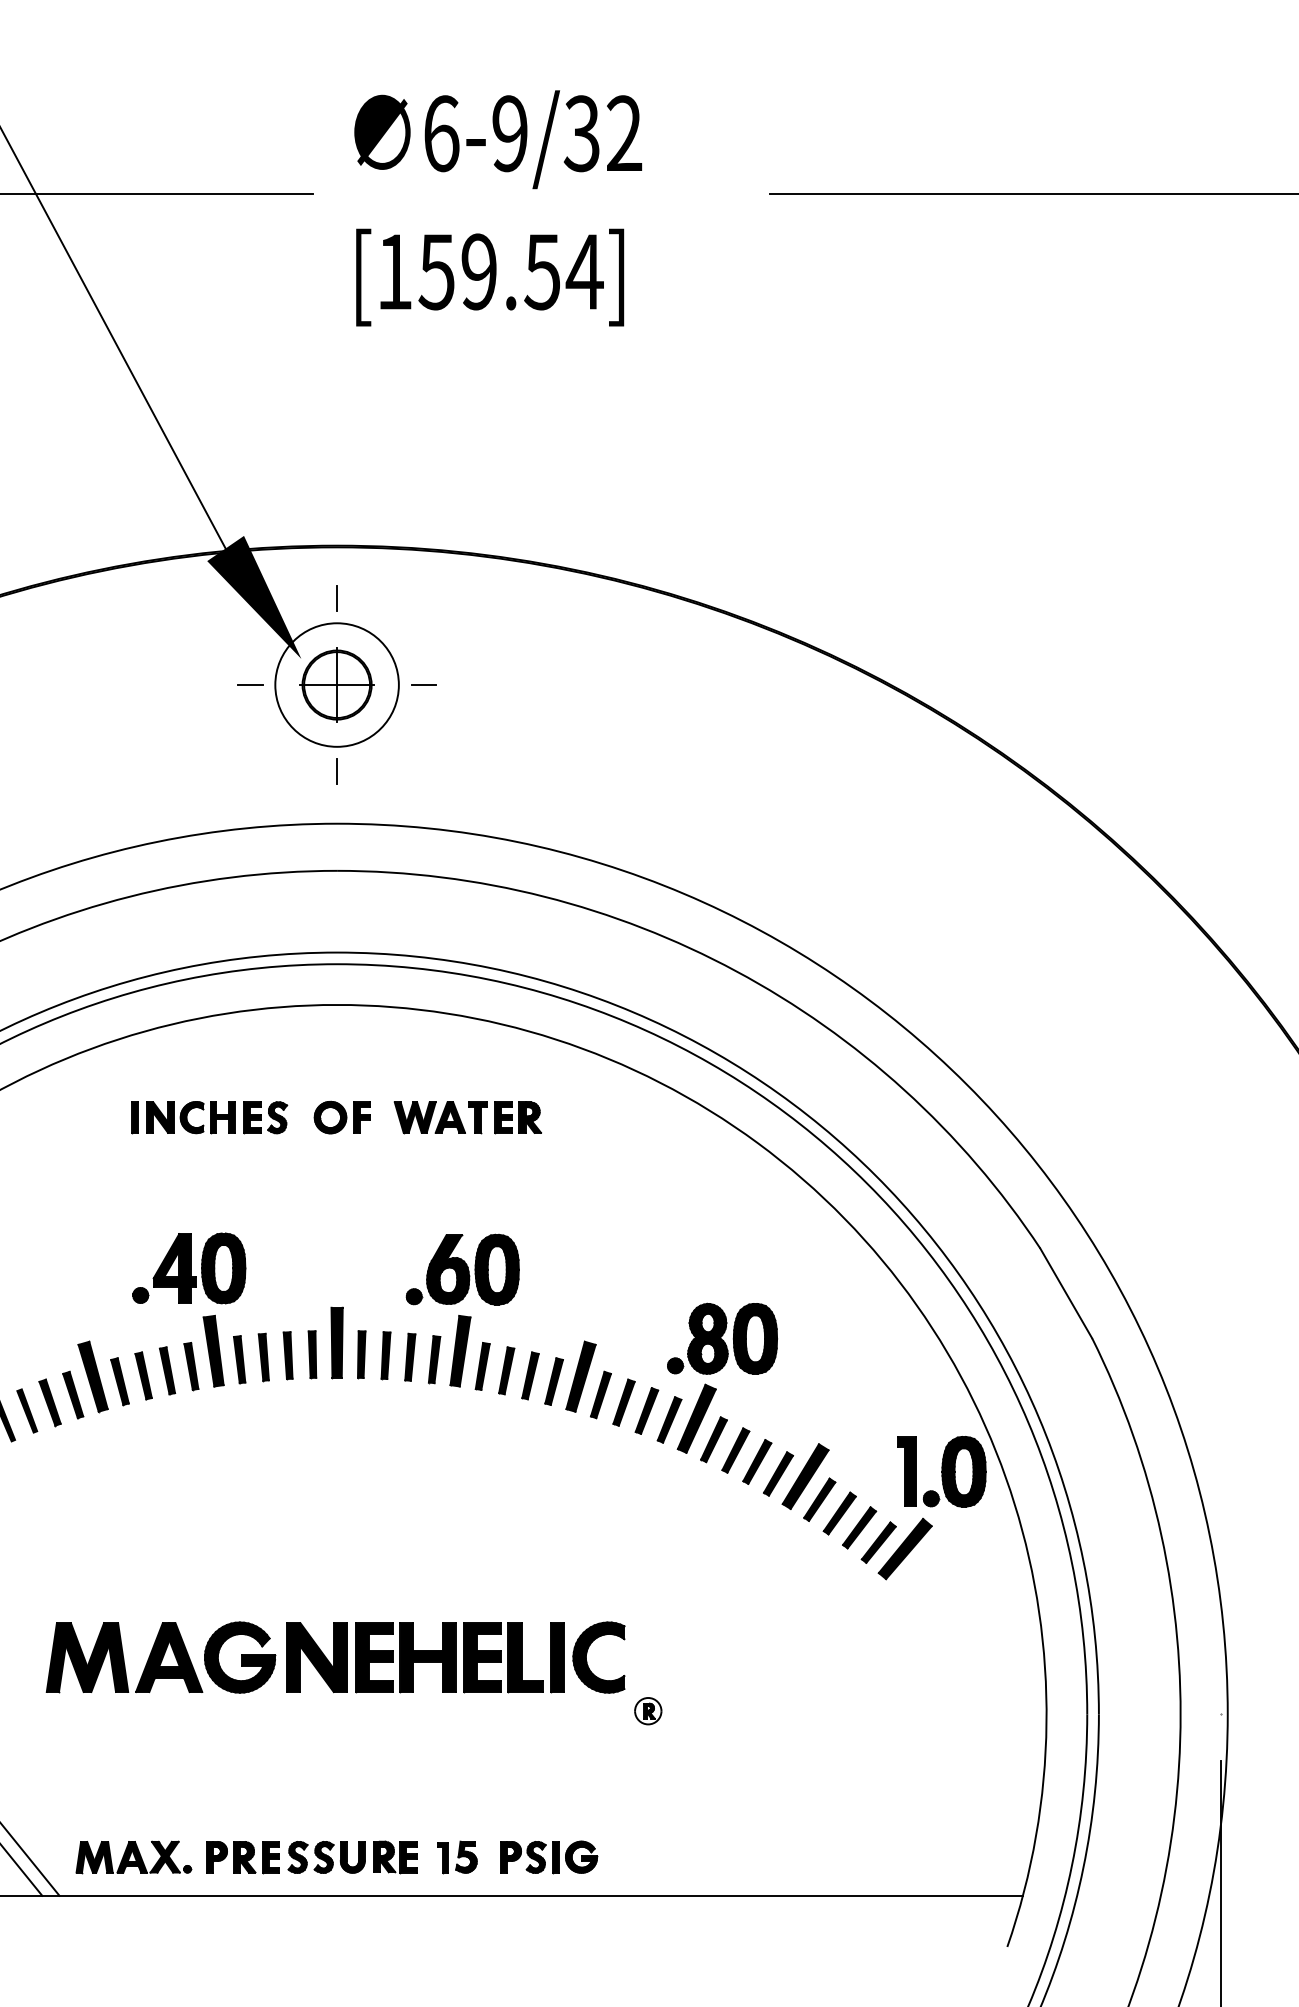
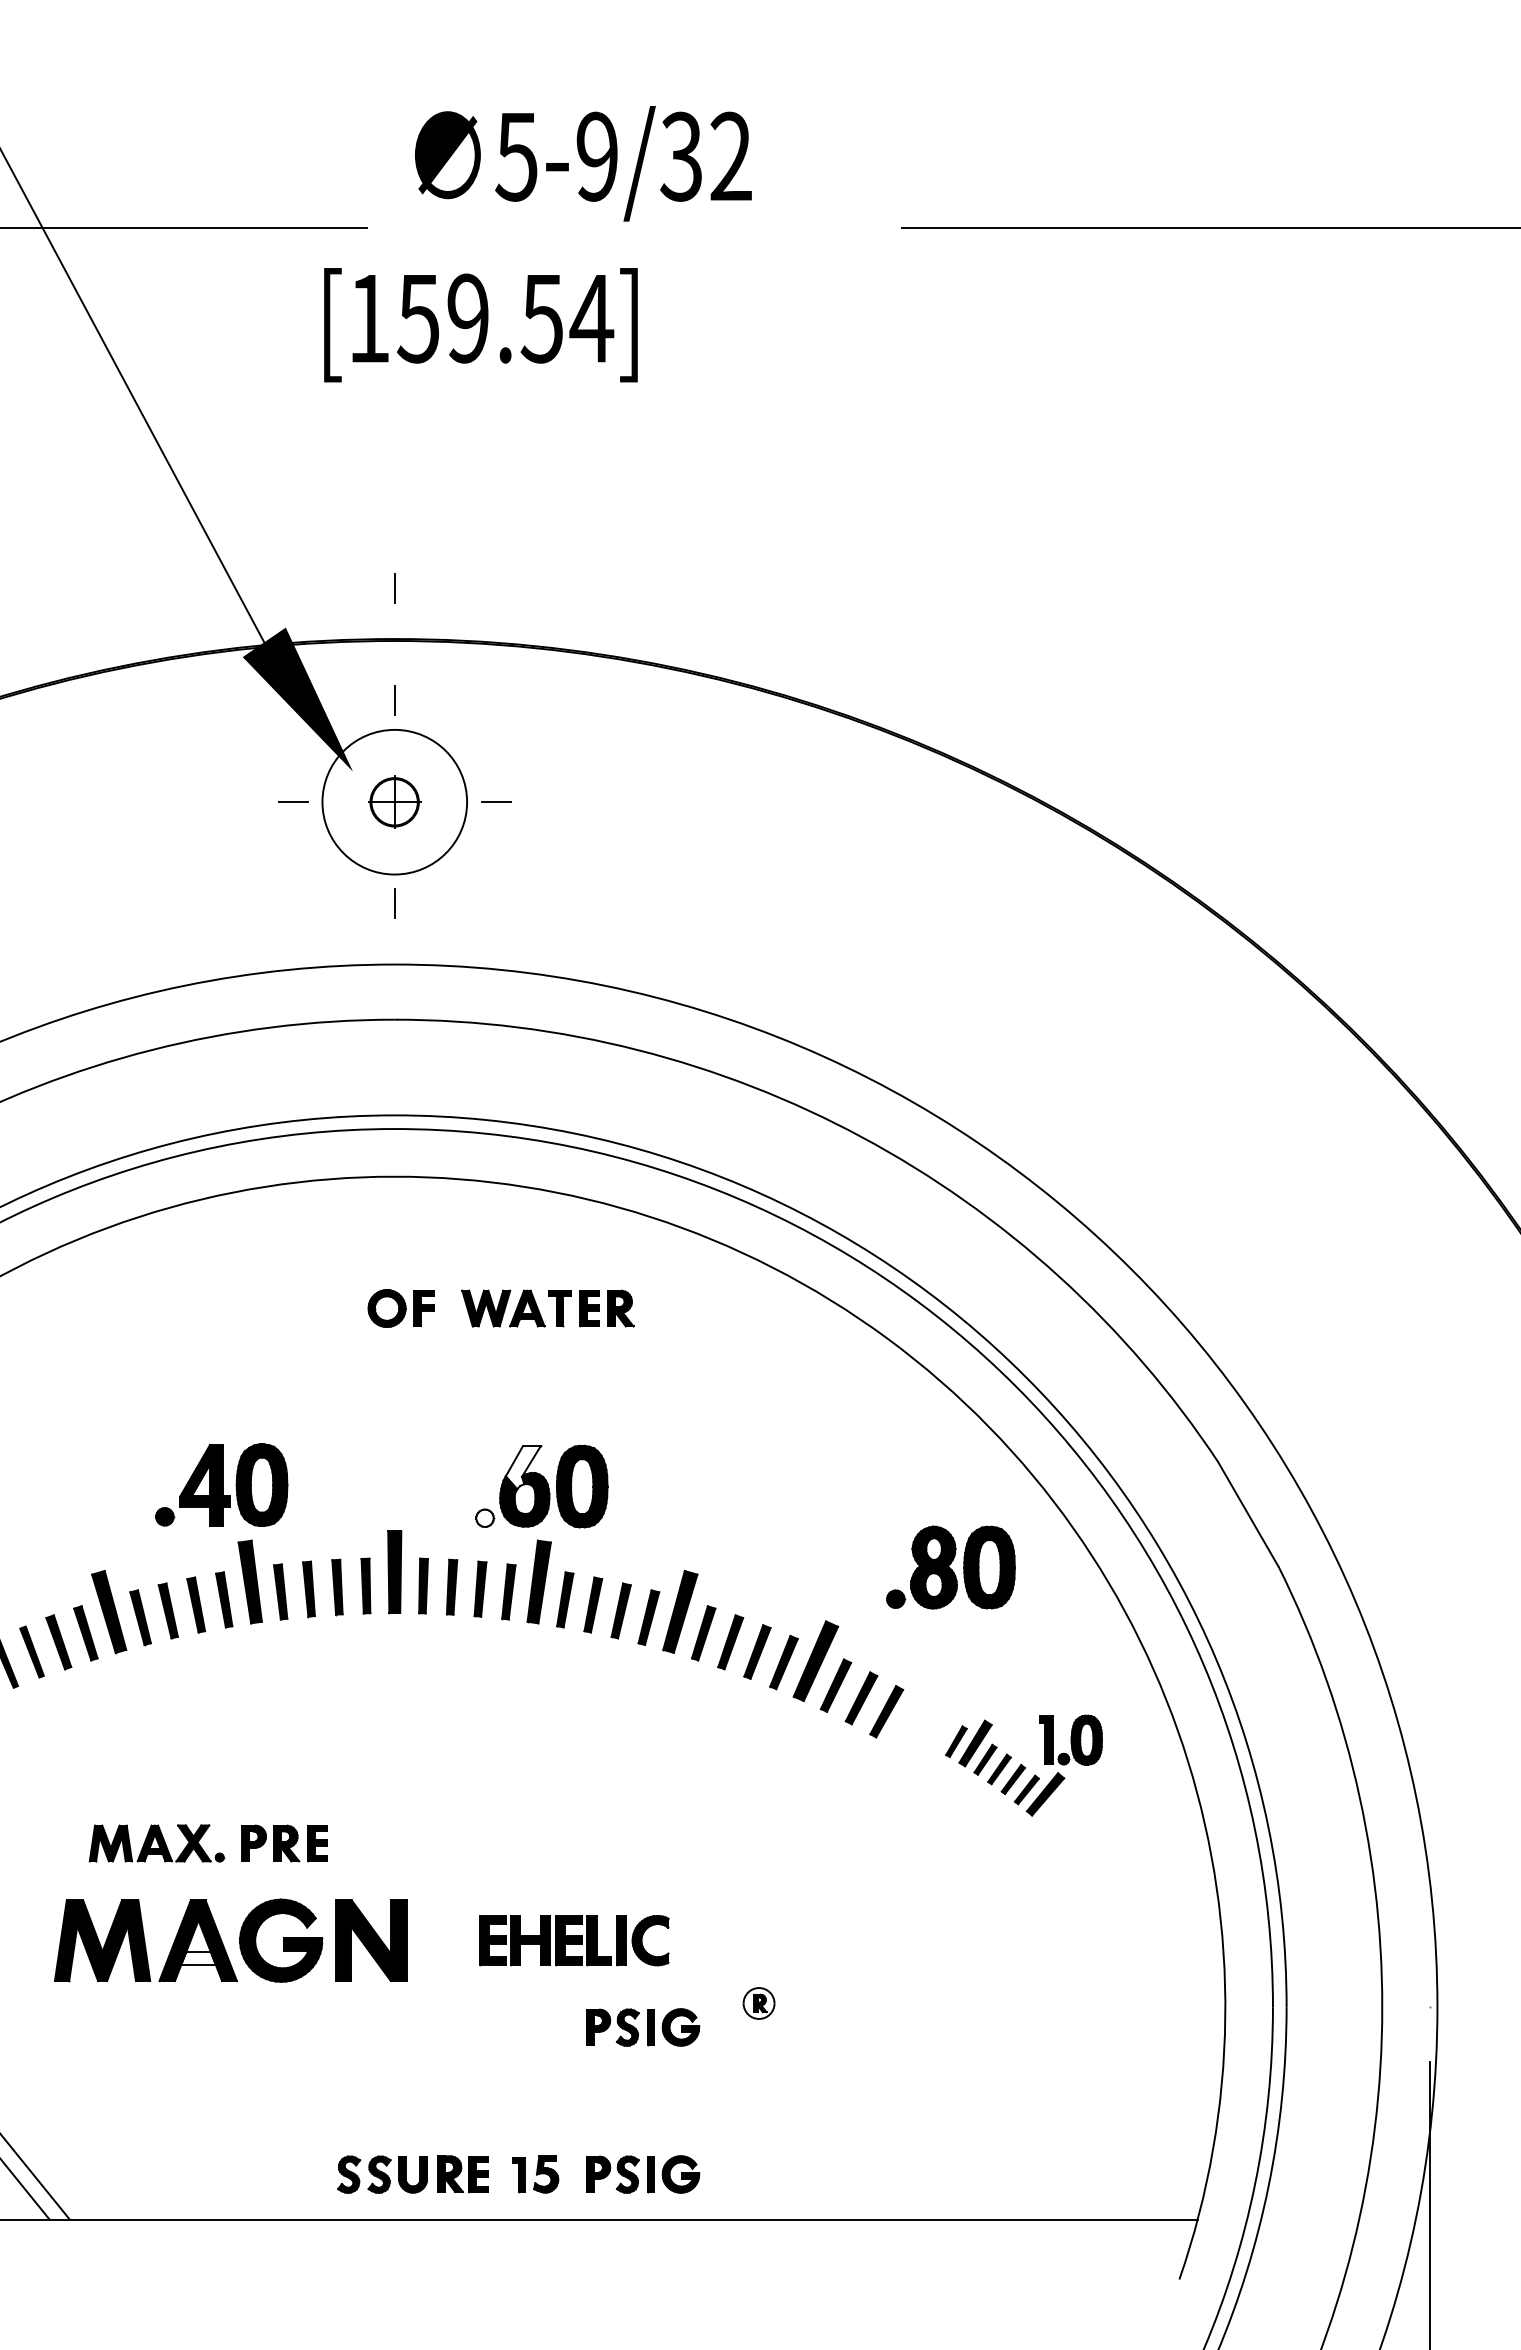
text: (441, 133) -> (516, 156), 6-9/32 -> 5-9/32
text: (489, 277) -> (480, 325), moved
line: (336, 502) -> (394, 588), added
part: (336, 685) -> (394, 802), size x0.6
part: (209, 1117) -> (245, 1308), removed
fill: (446, 1253) -> (522, 1467), removed
fill: (413, 1296) -> (484, 1517), removed
part: (722, 1338) -> (950, 1567), moved
part: (874, 1507) -> (1023, 1765), size x0.6
part: (490, 1657) -> (574, 1940), size x0.6
fill: (169, 1672) -> (198, 1958), removed
part: (549, 1731) -> (643, 2027), added
part: (172, 1860) -> (202, 1847), moved

